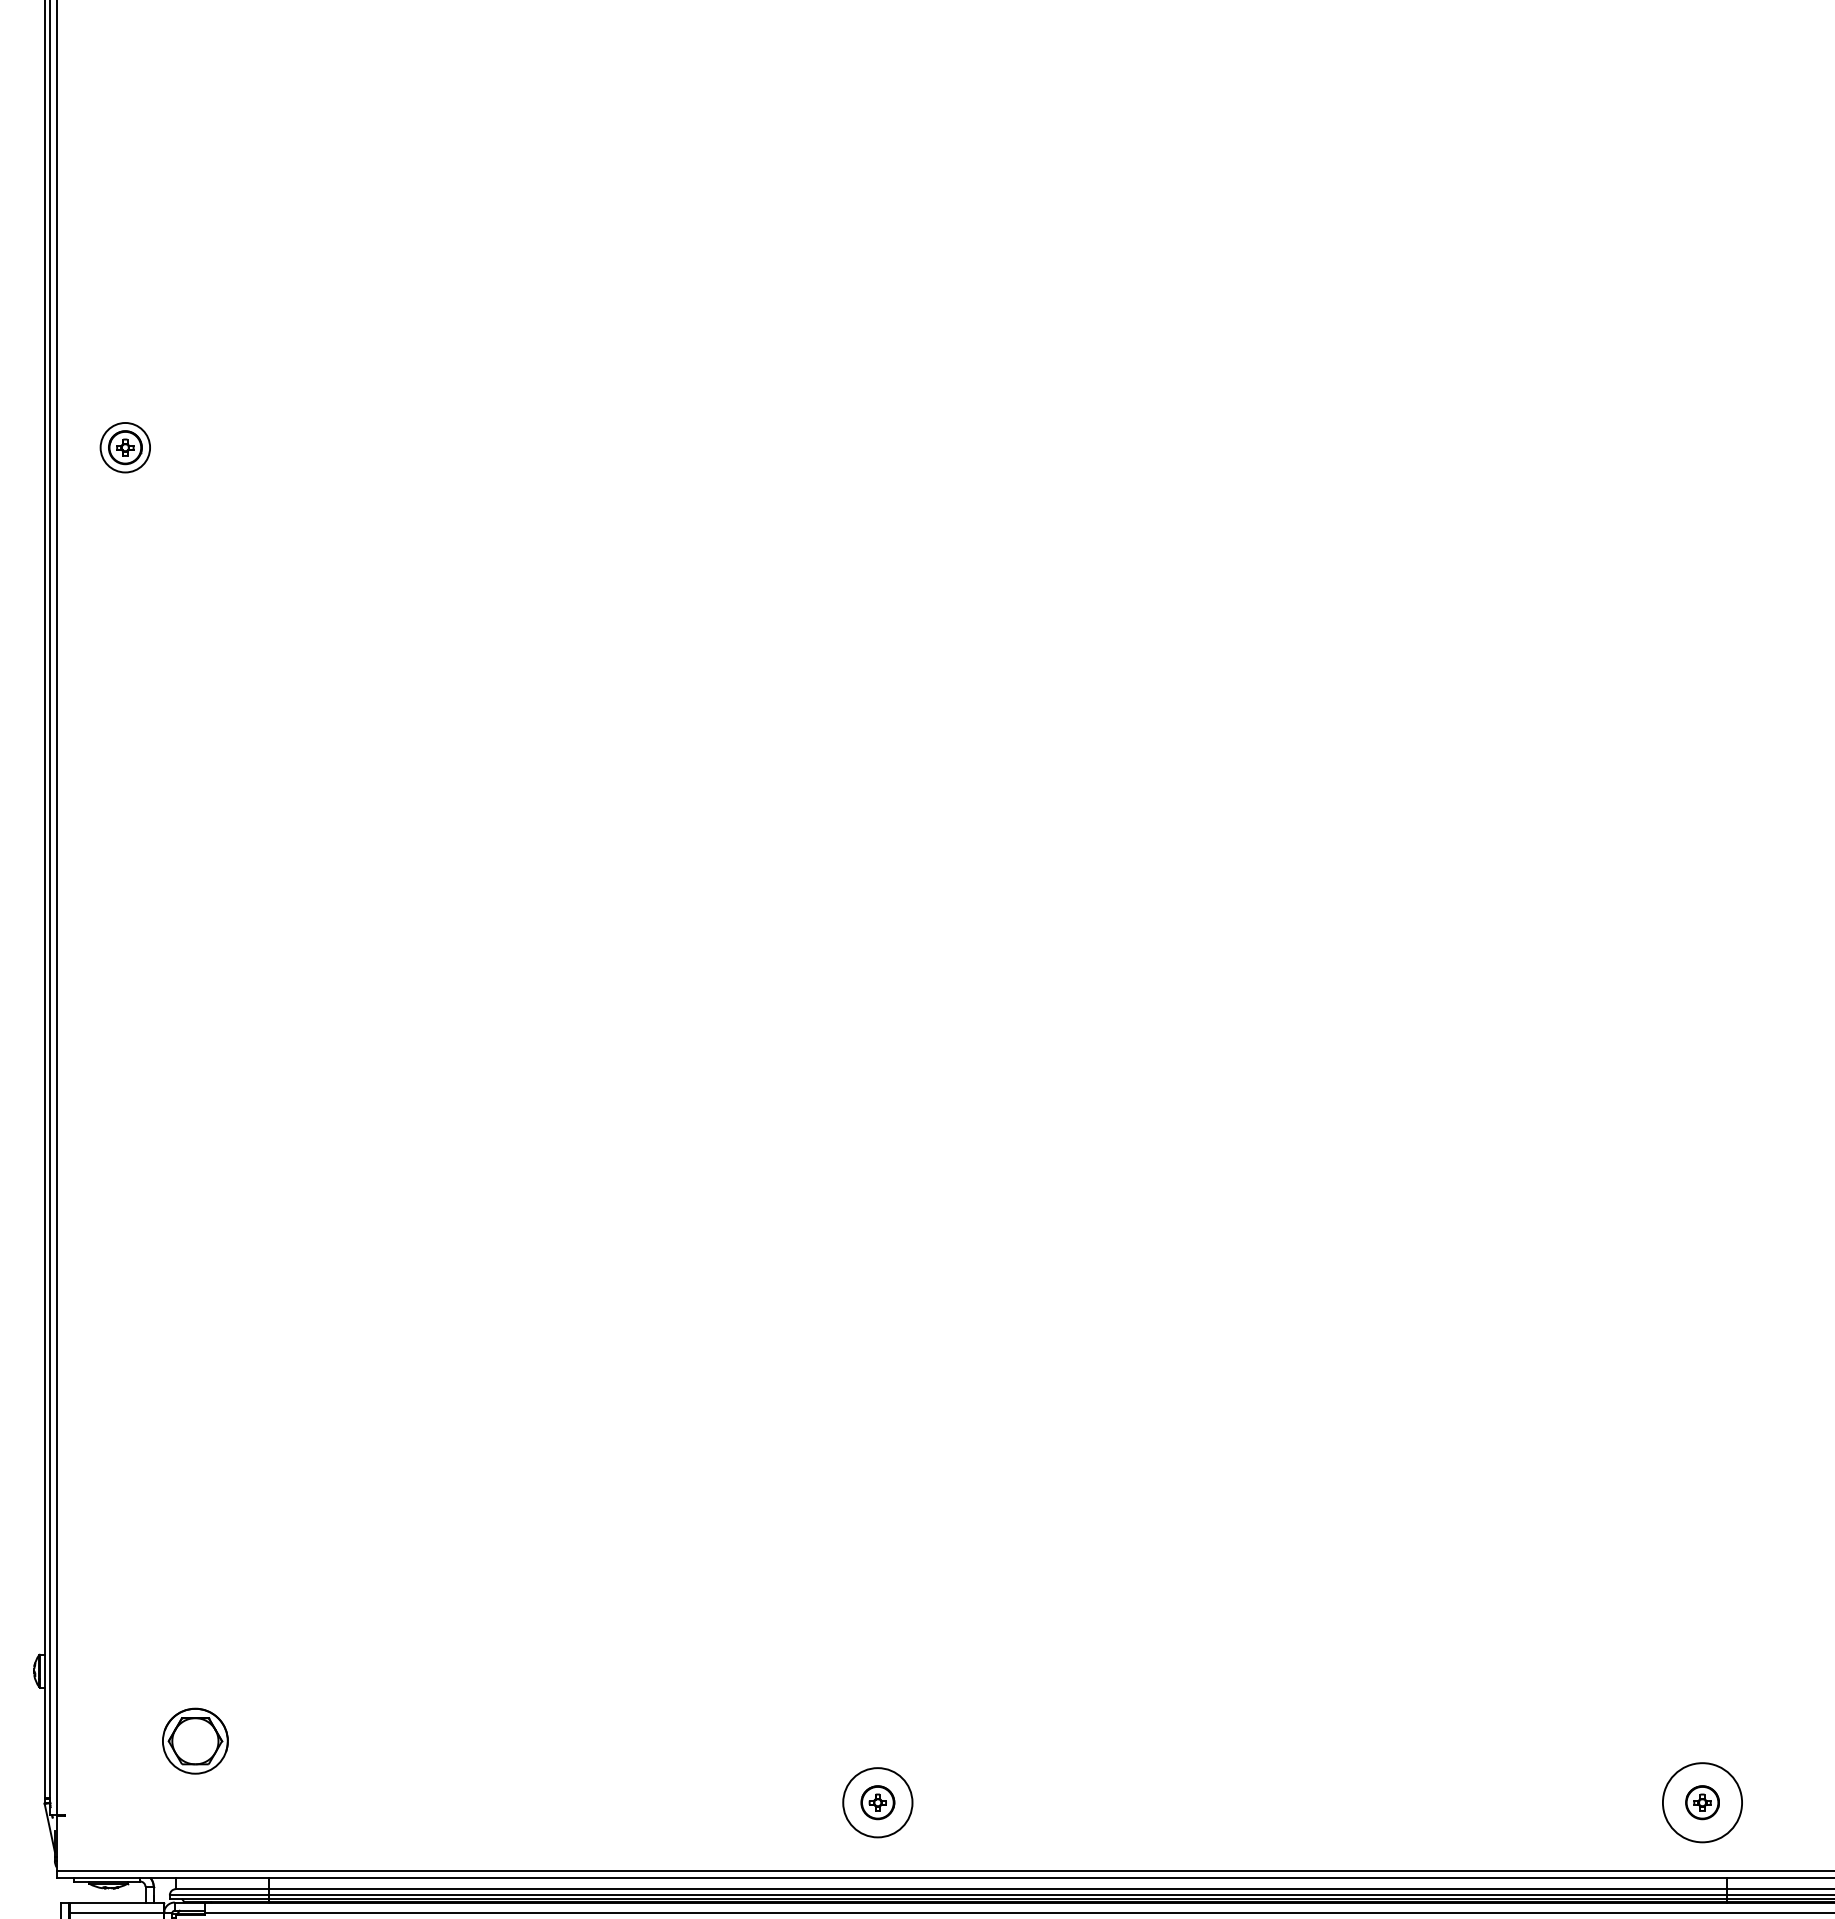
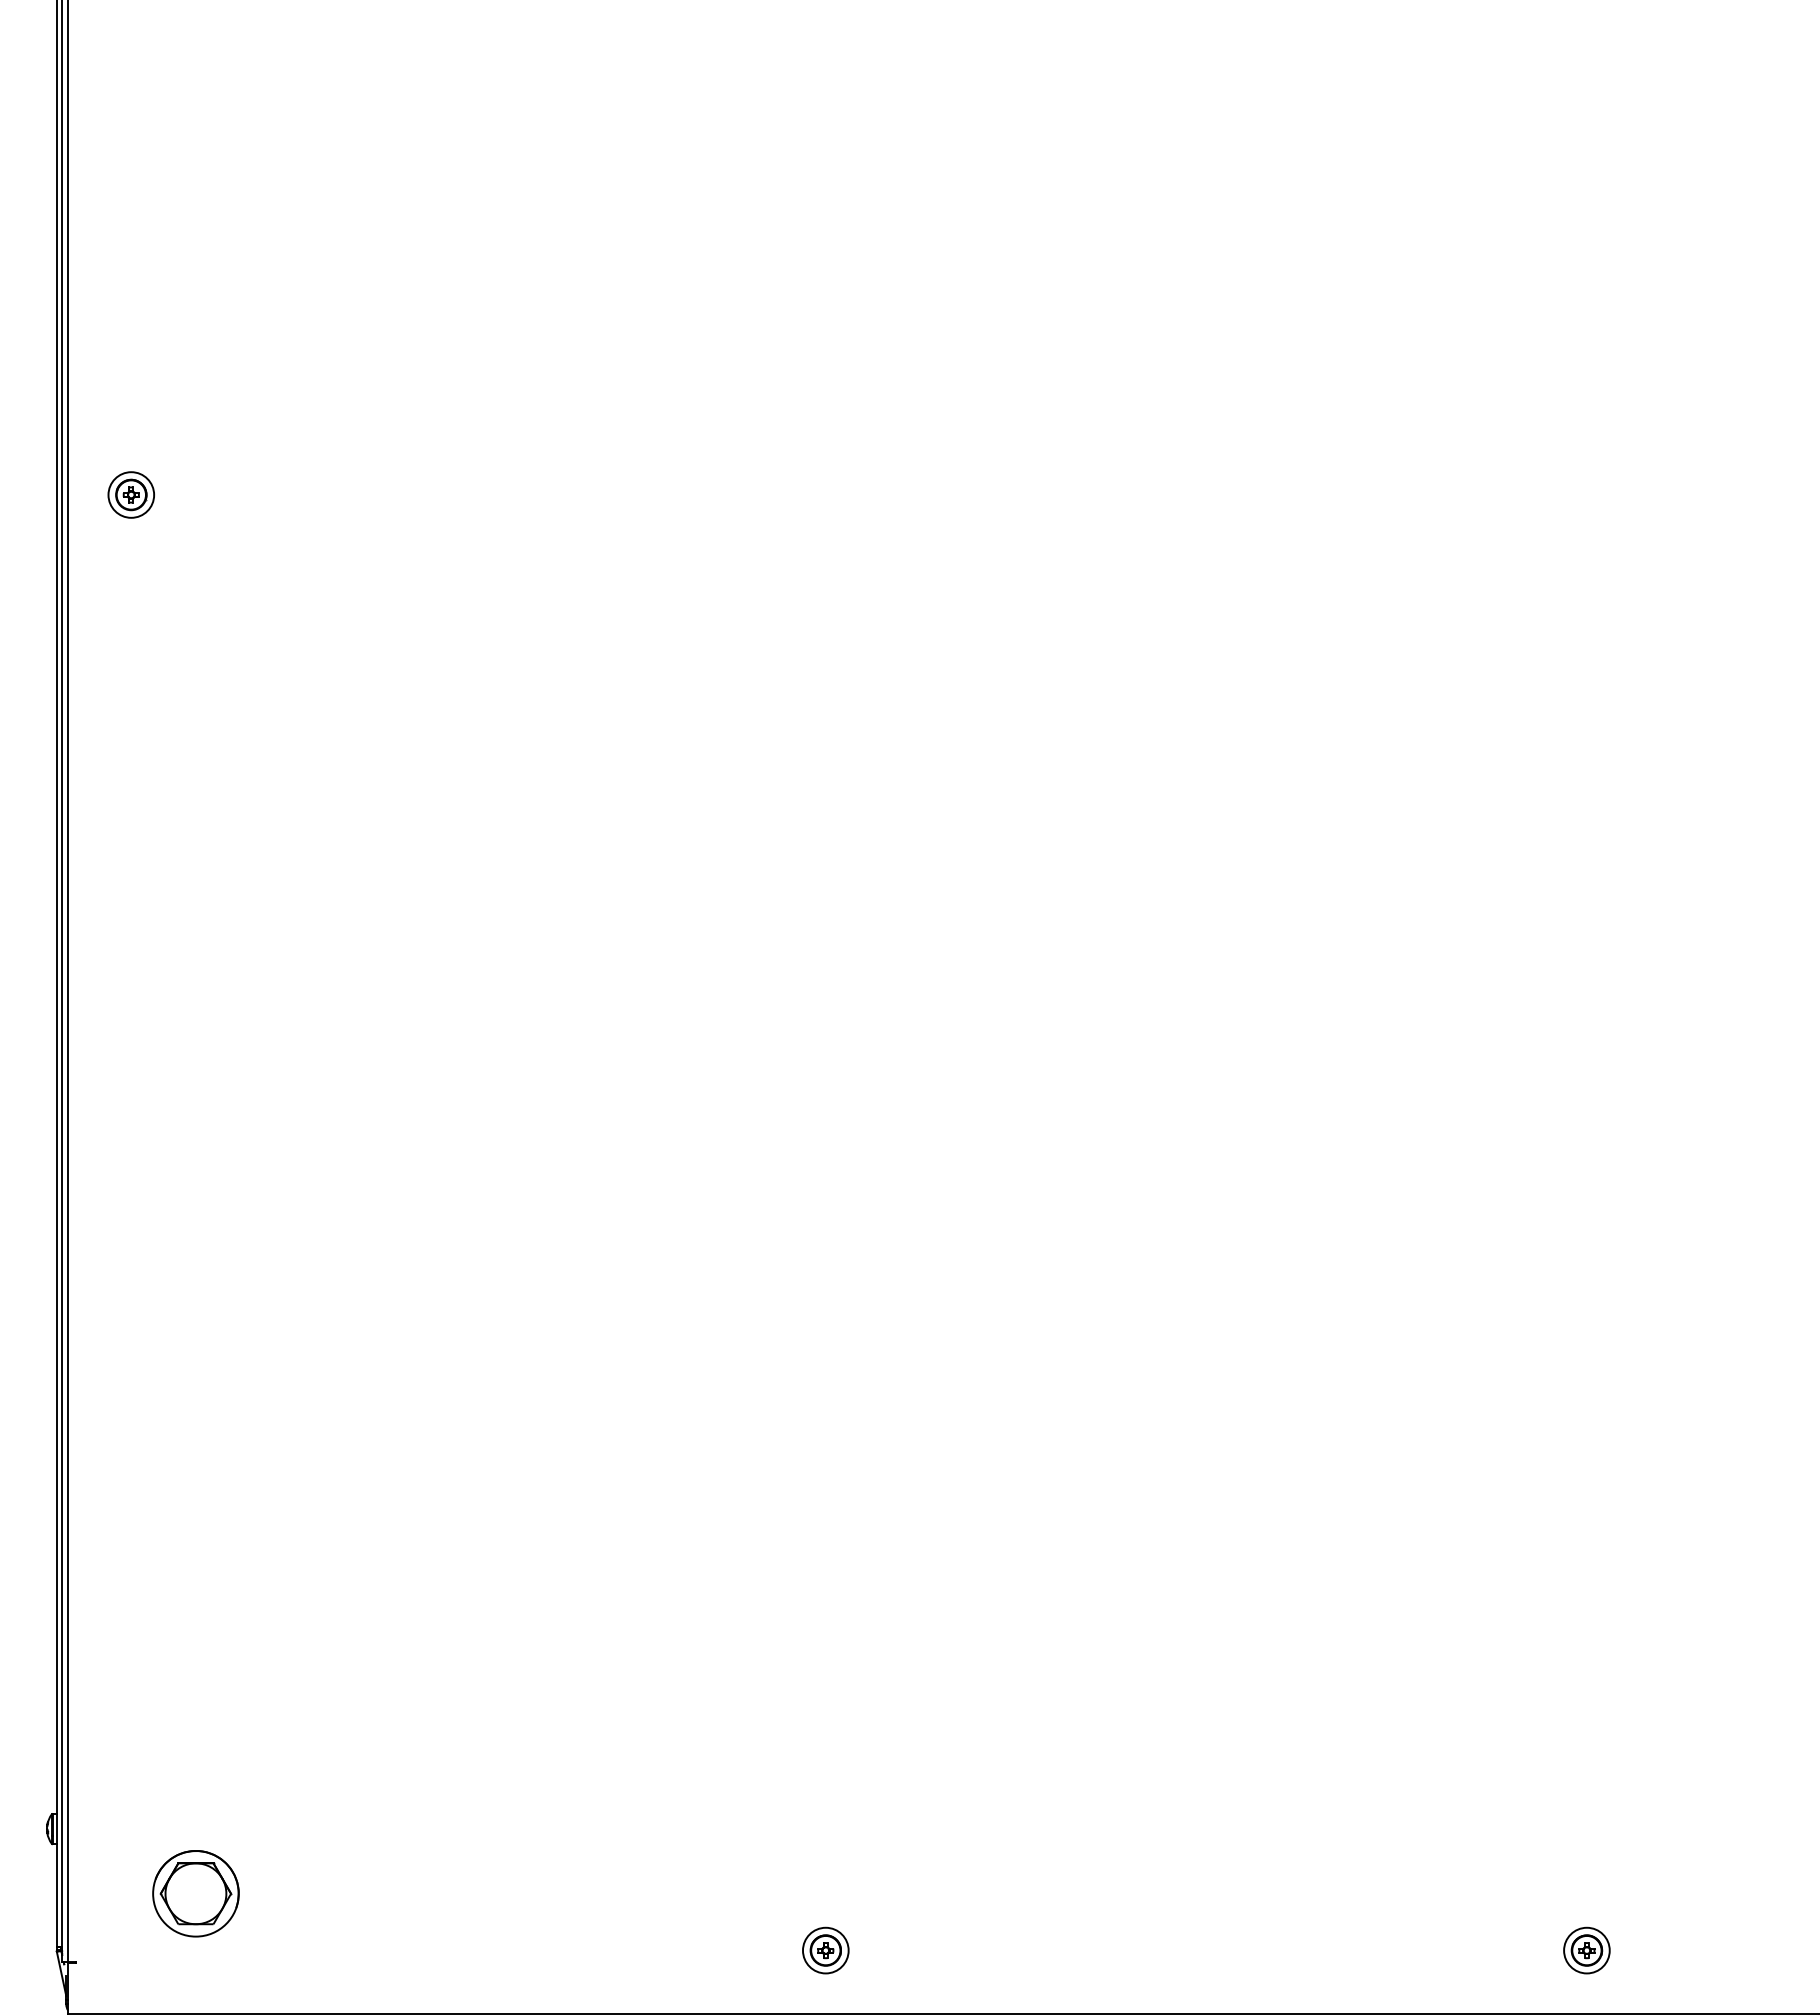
part: (124, 447) -> (130, 494), moved
part: (194, 1740) -> (195, 1893), size x1.43
circle: (877, 1802) -> (825, 1950), size x0.71
circle: (1702, 1802) -> (1586, 1950), size x0.62

